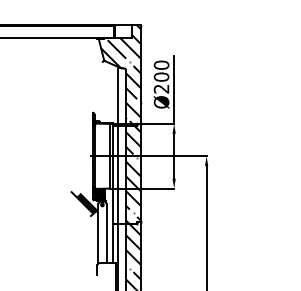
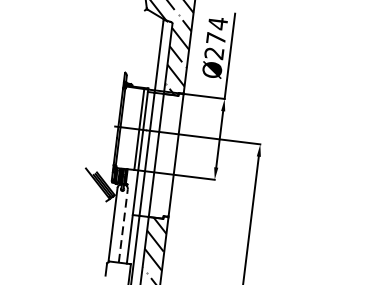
text: (161, 70) -> (217, 30), Ø200 -> Ø274
hatch: (133, 174) -> (166, 155), removed
line: (106, 233) -> (123, 225), solid -> dashed

